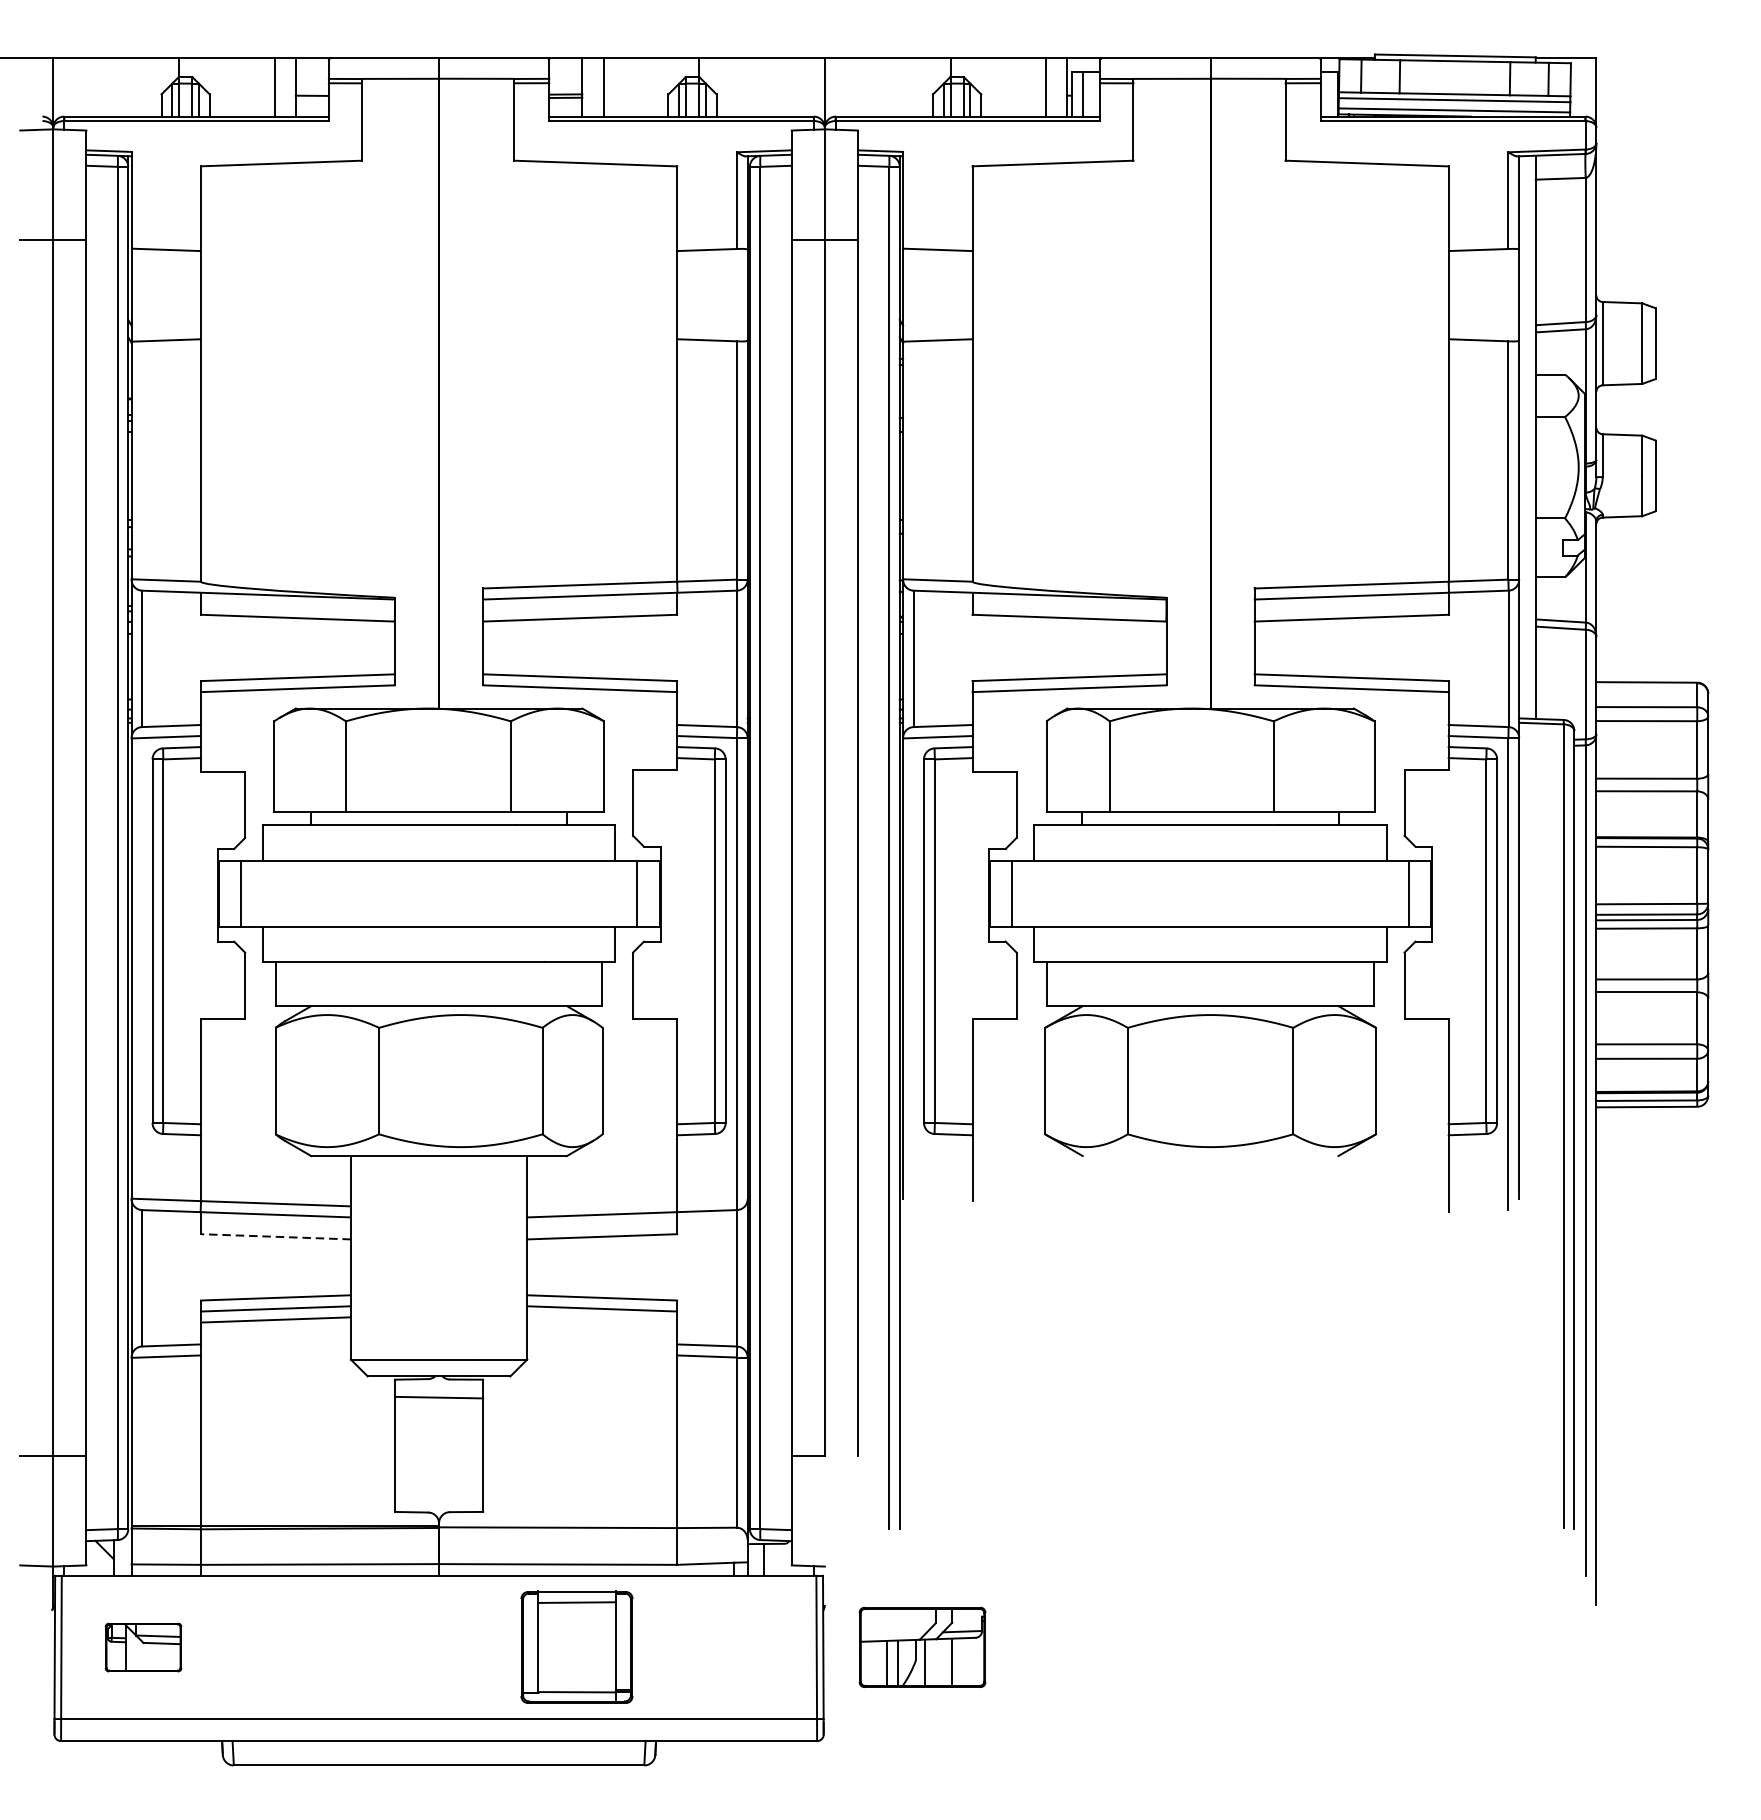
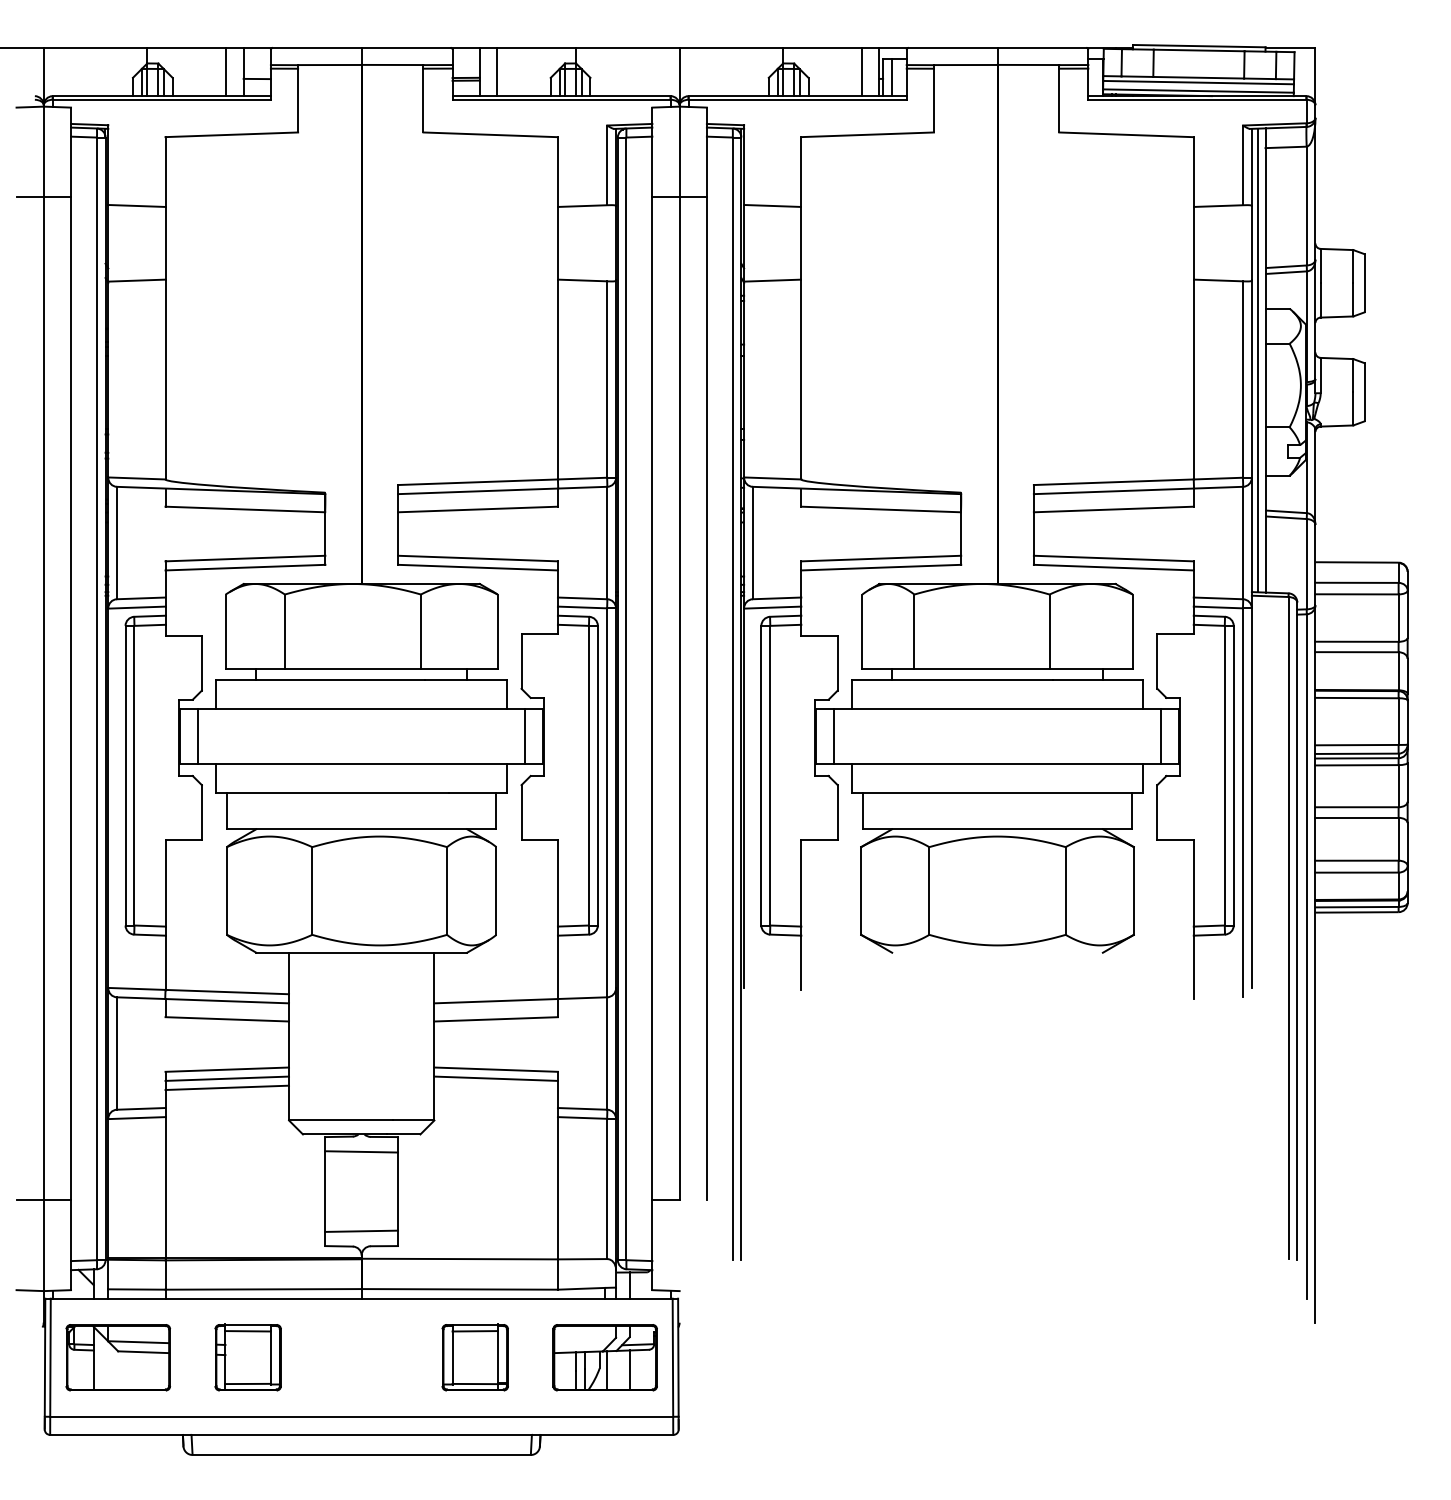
line: (1527, 437) -> (1258, 360), added
line: (276, 1237) -> (227, 1019), dashed -> solid
line: (438, 1493) -> (361, 1230), added
part: (142, 1647) -> (117, 1357), size x1.67
part: (300, 1647) -> (247, 1357), added
part: (575, 1647) -> (474, 1357), size x0.71
part: (921, 1647) -> (604, 1357), moved

